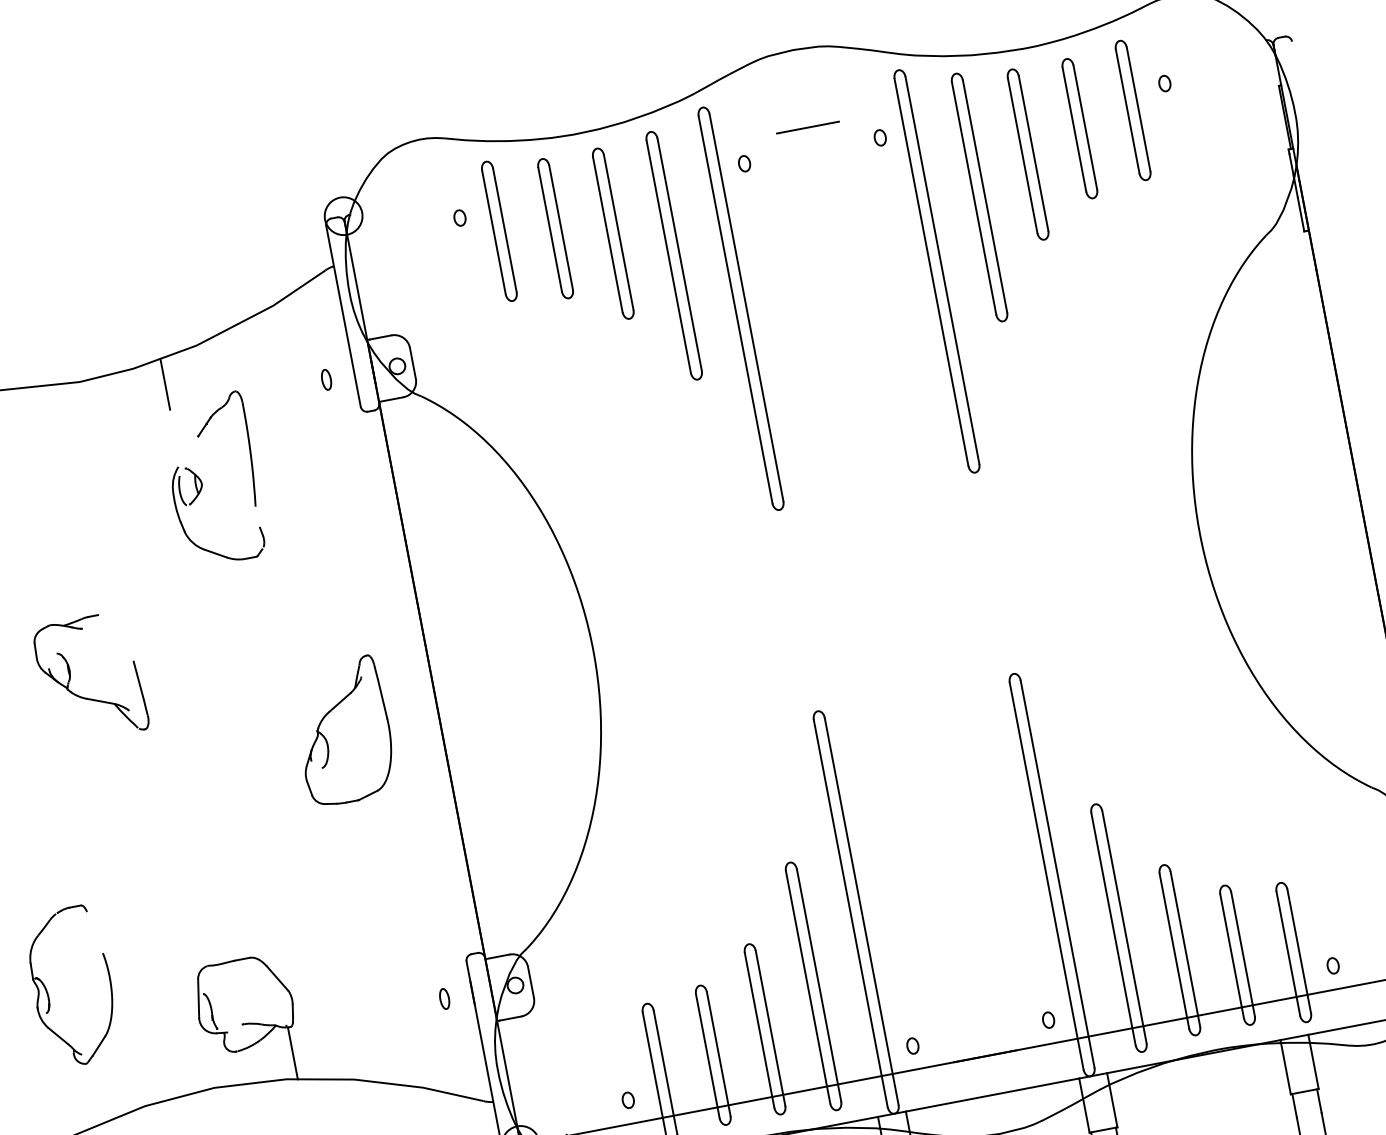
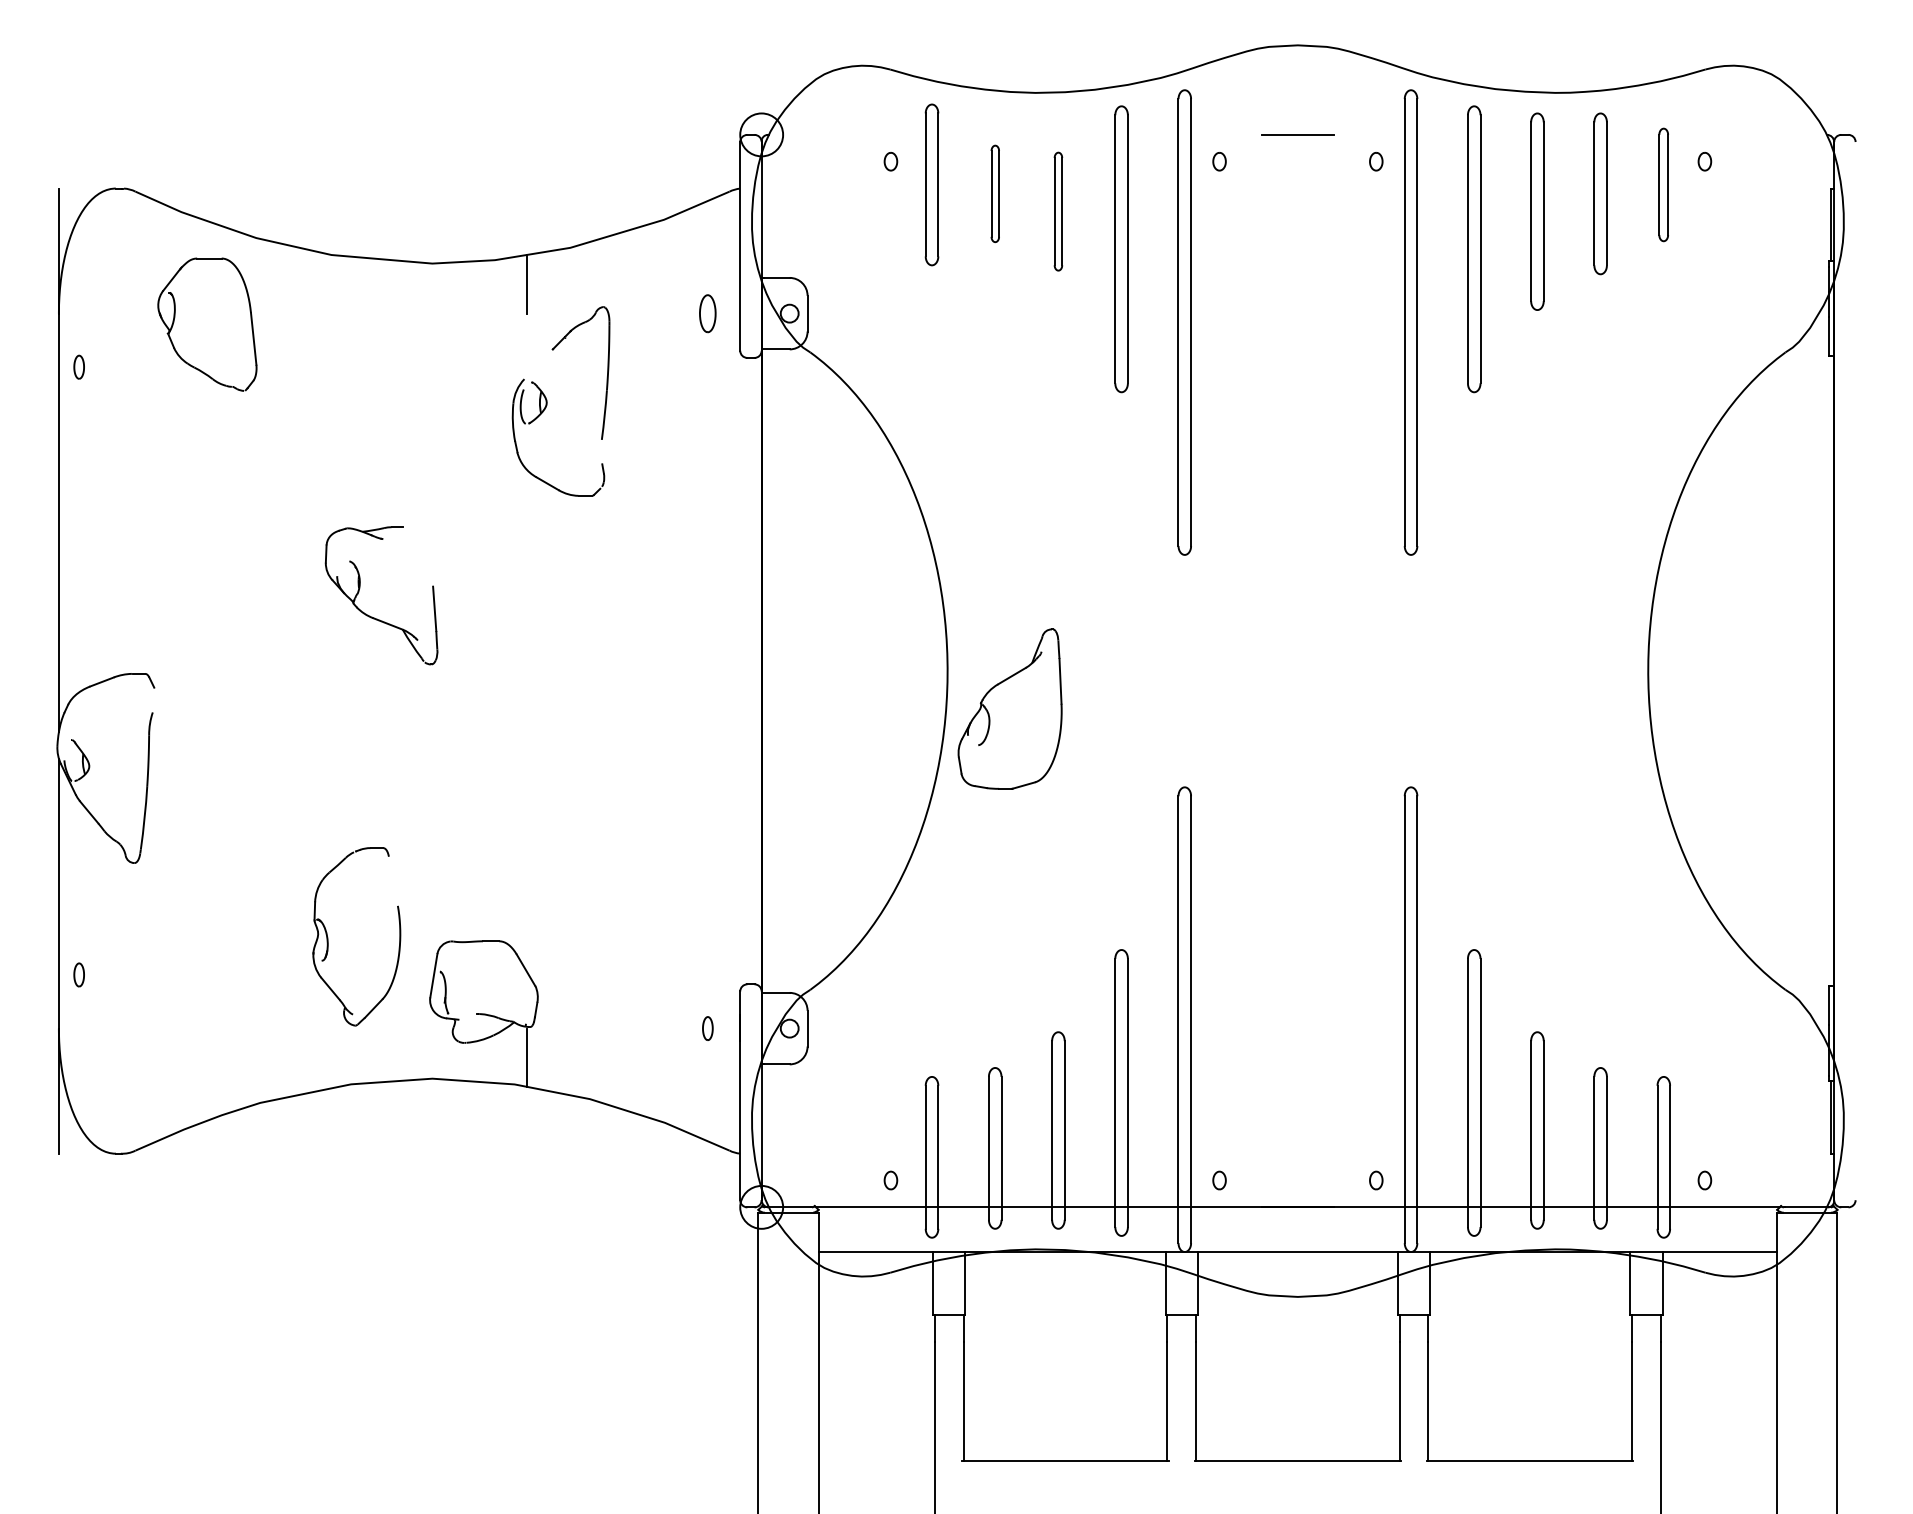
part: (1132, 110) -> (1663, 184), size x0.7
part: (555, 228) -> (995, 193), size x0.6
part: (613, 233) -> (1058, 211), size x0.6
part: (326, 379) -> (707, 313), size x1.6
part: (342, 731) -> (1009, 708), moved
part: (48, 991) -> (328, 937), moved

